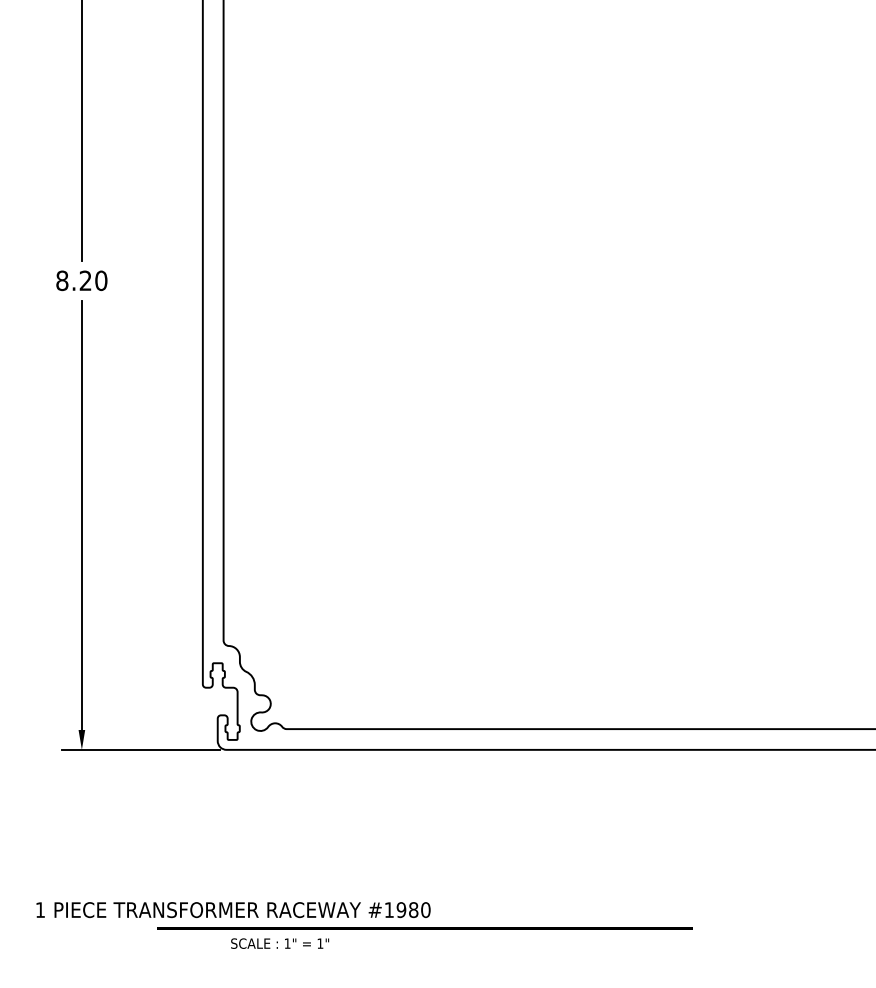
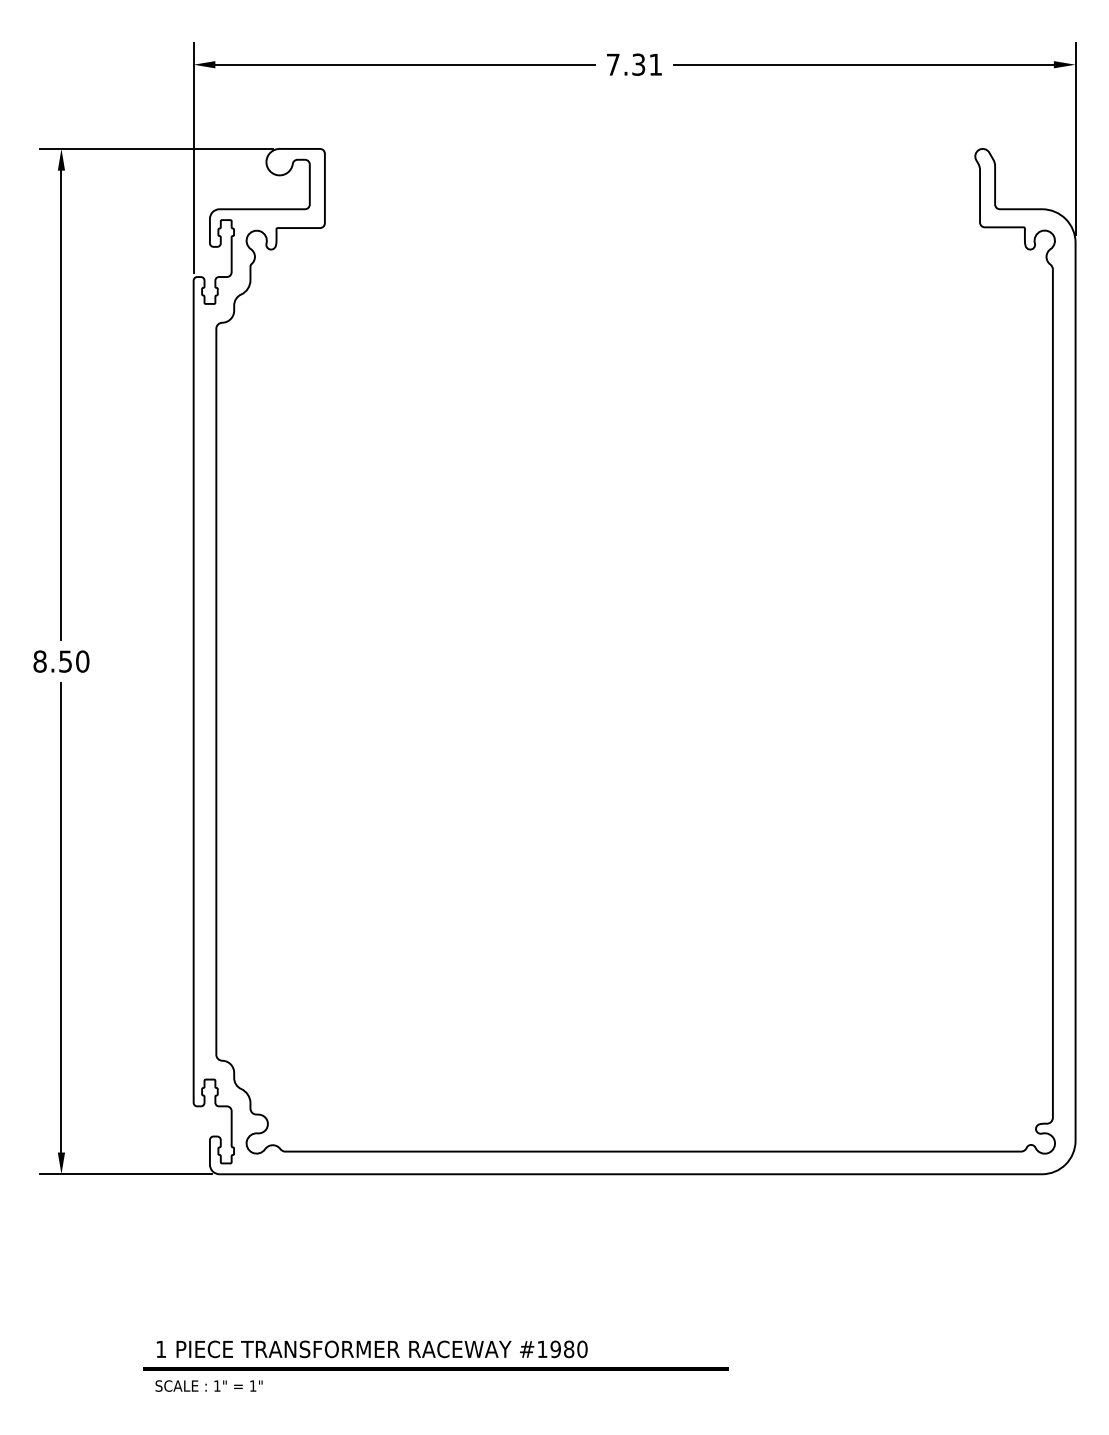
text: (85, 280) -> (65, 661), 8.20 -> 8.50
text: (232, 910) -> (371, 1349), moved
text: (279, 943) -> (208, 1385), moved

